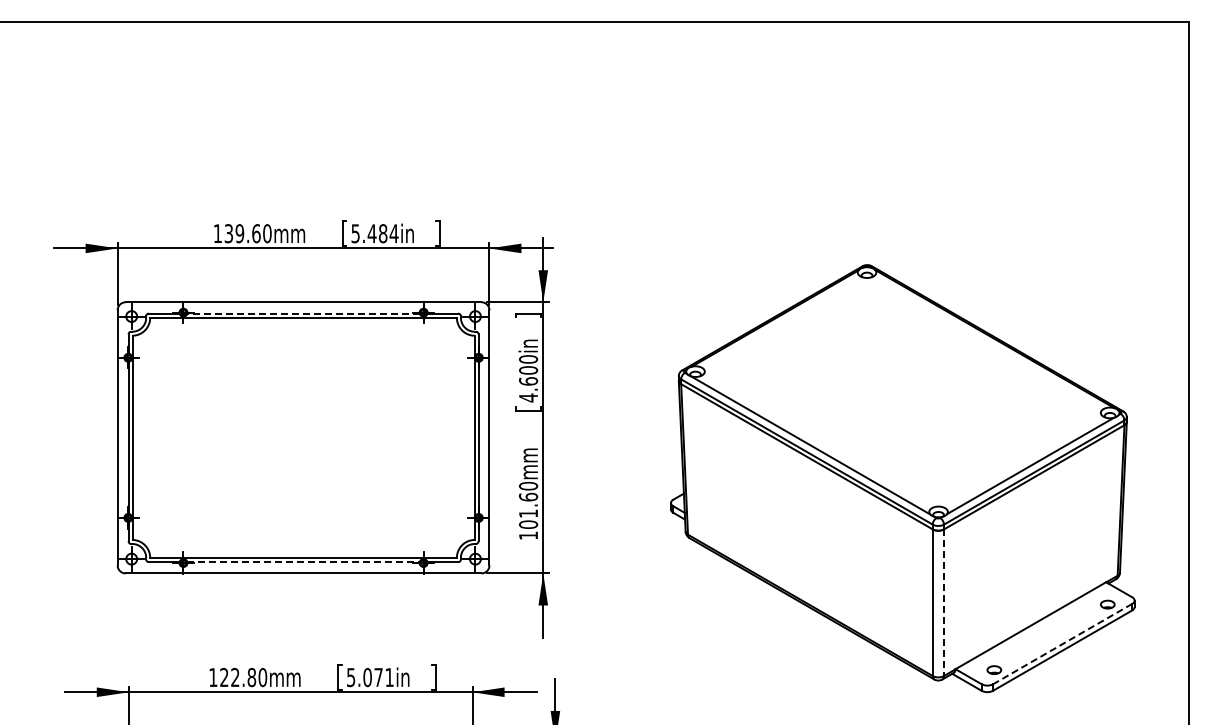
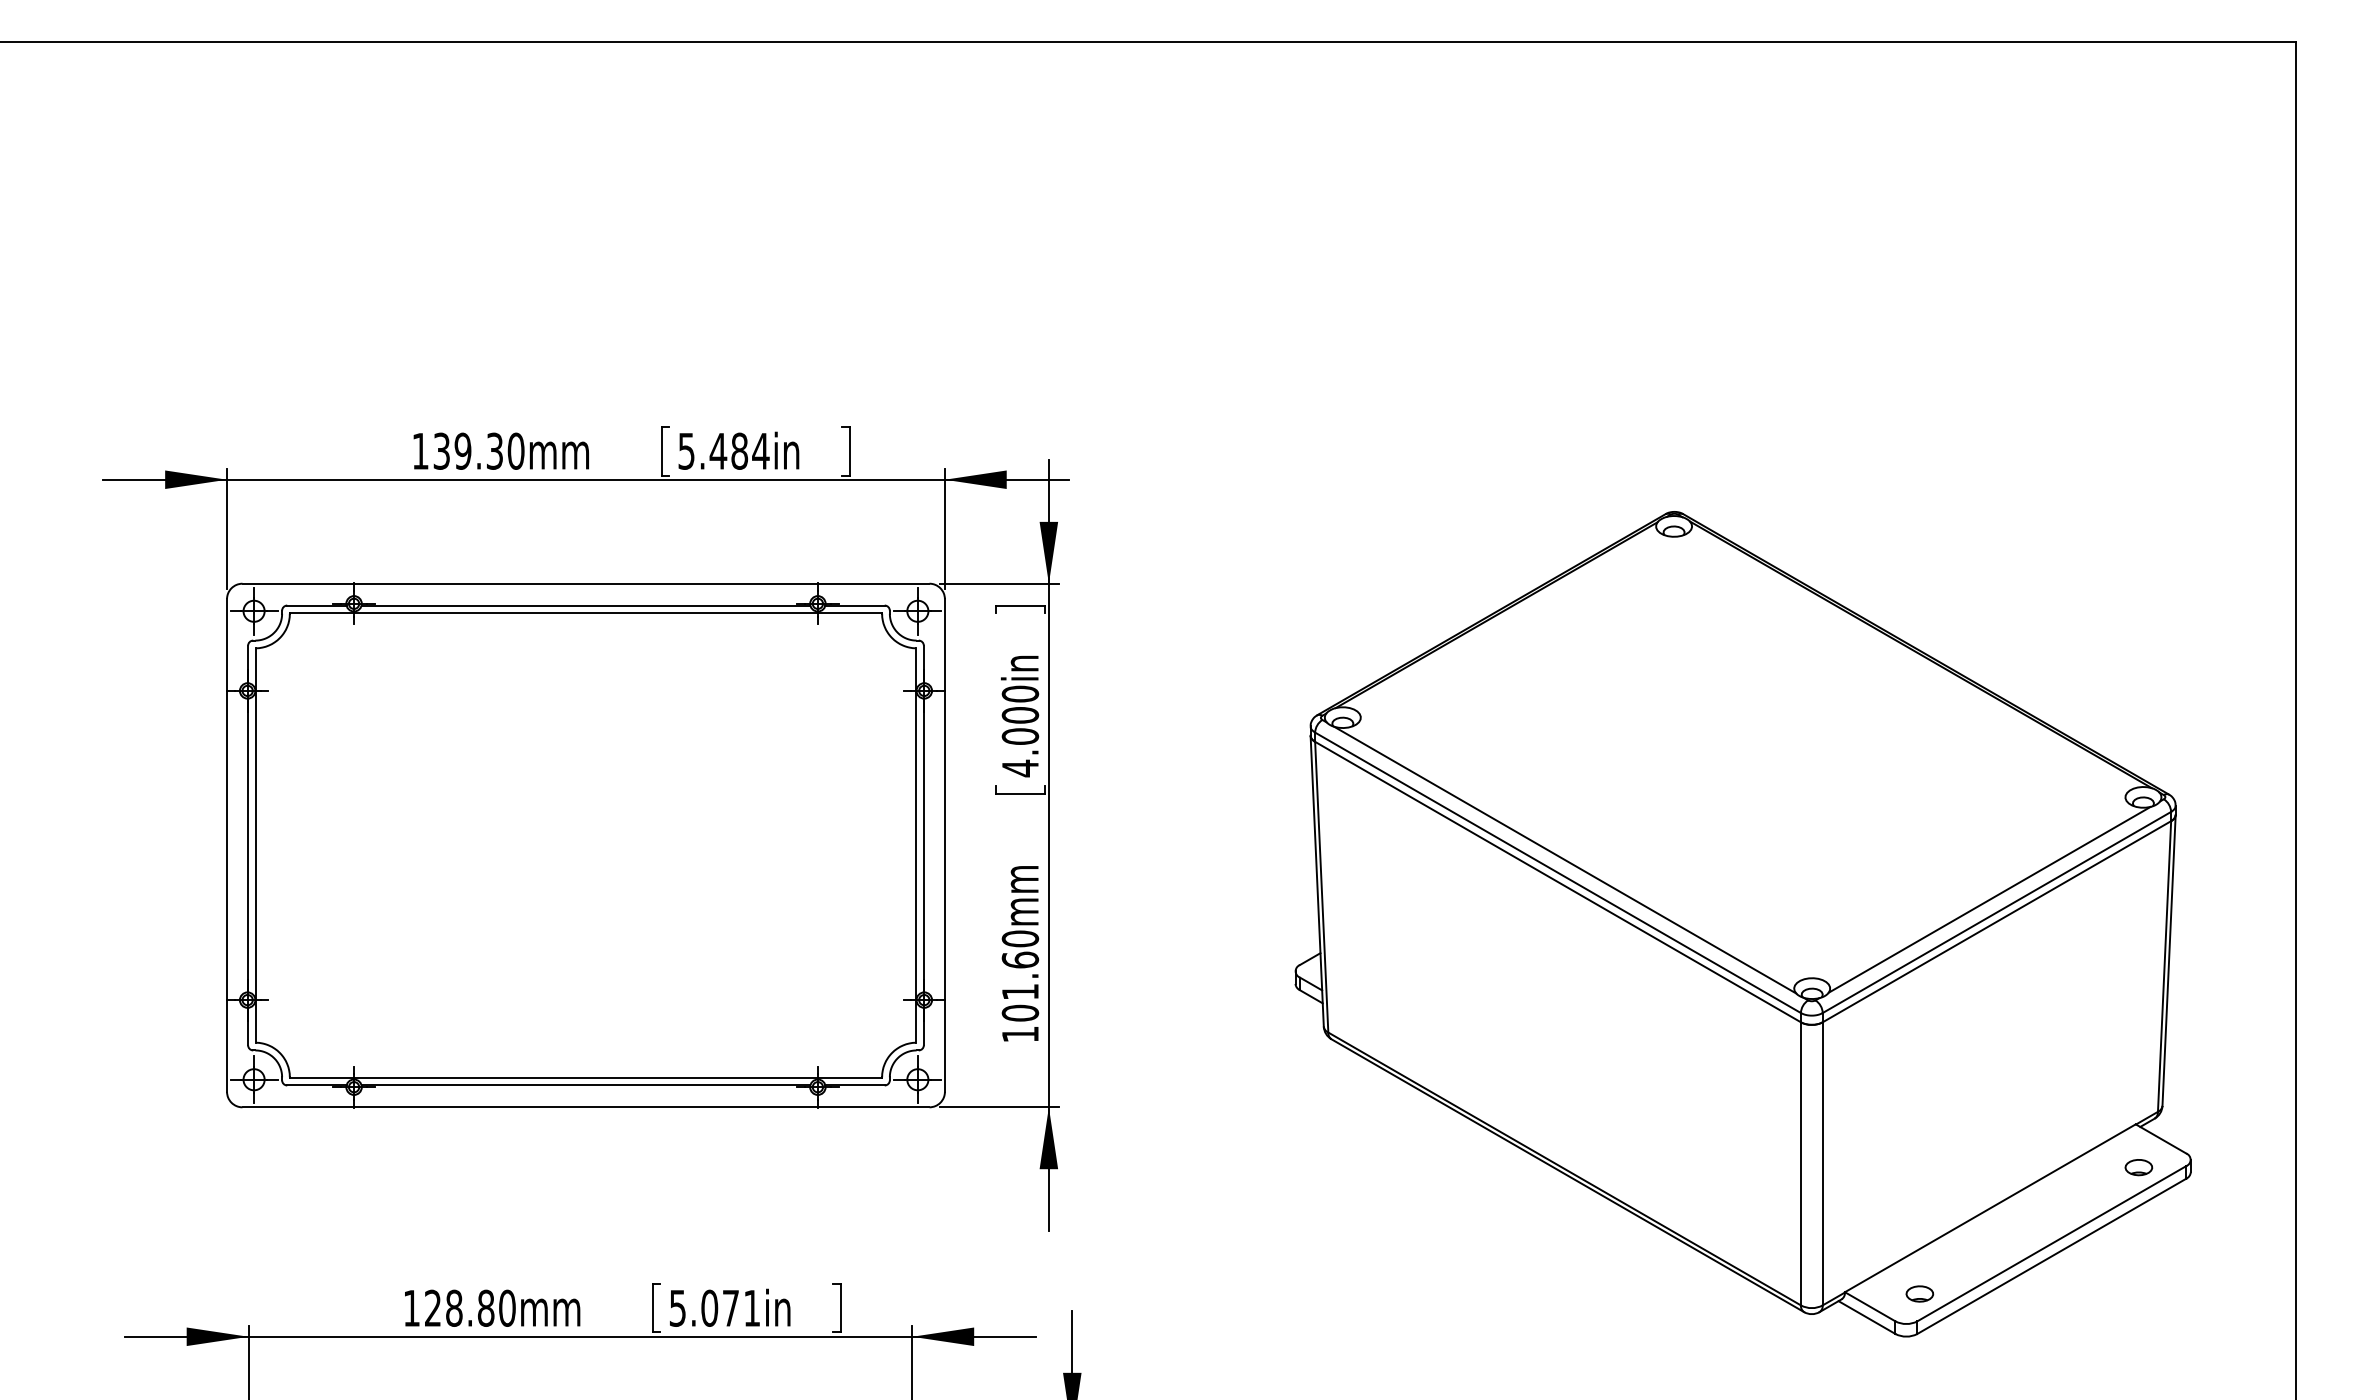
text: (256, 233) -> (495, 450), 139.60mm -> 139.30mm
line: (303, 313) -> (585, 605), dashed -> solid
text: (528, 381) -> (1020, 736), 4.600in -> 4.000in
line: (304, 562) -> (587, 1086), dashed -> solid
line: (944, 603) -> (1823, 1165), dashed -> solid
line: (1062, 644) -> (2051, 1244), dashed -> solid
text: (235, 677) -> (454, 1308), 122.80mm -> 128.80mm

